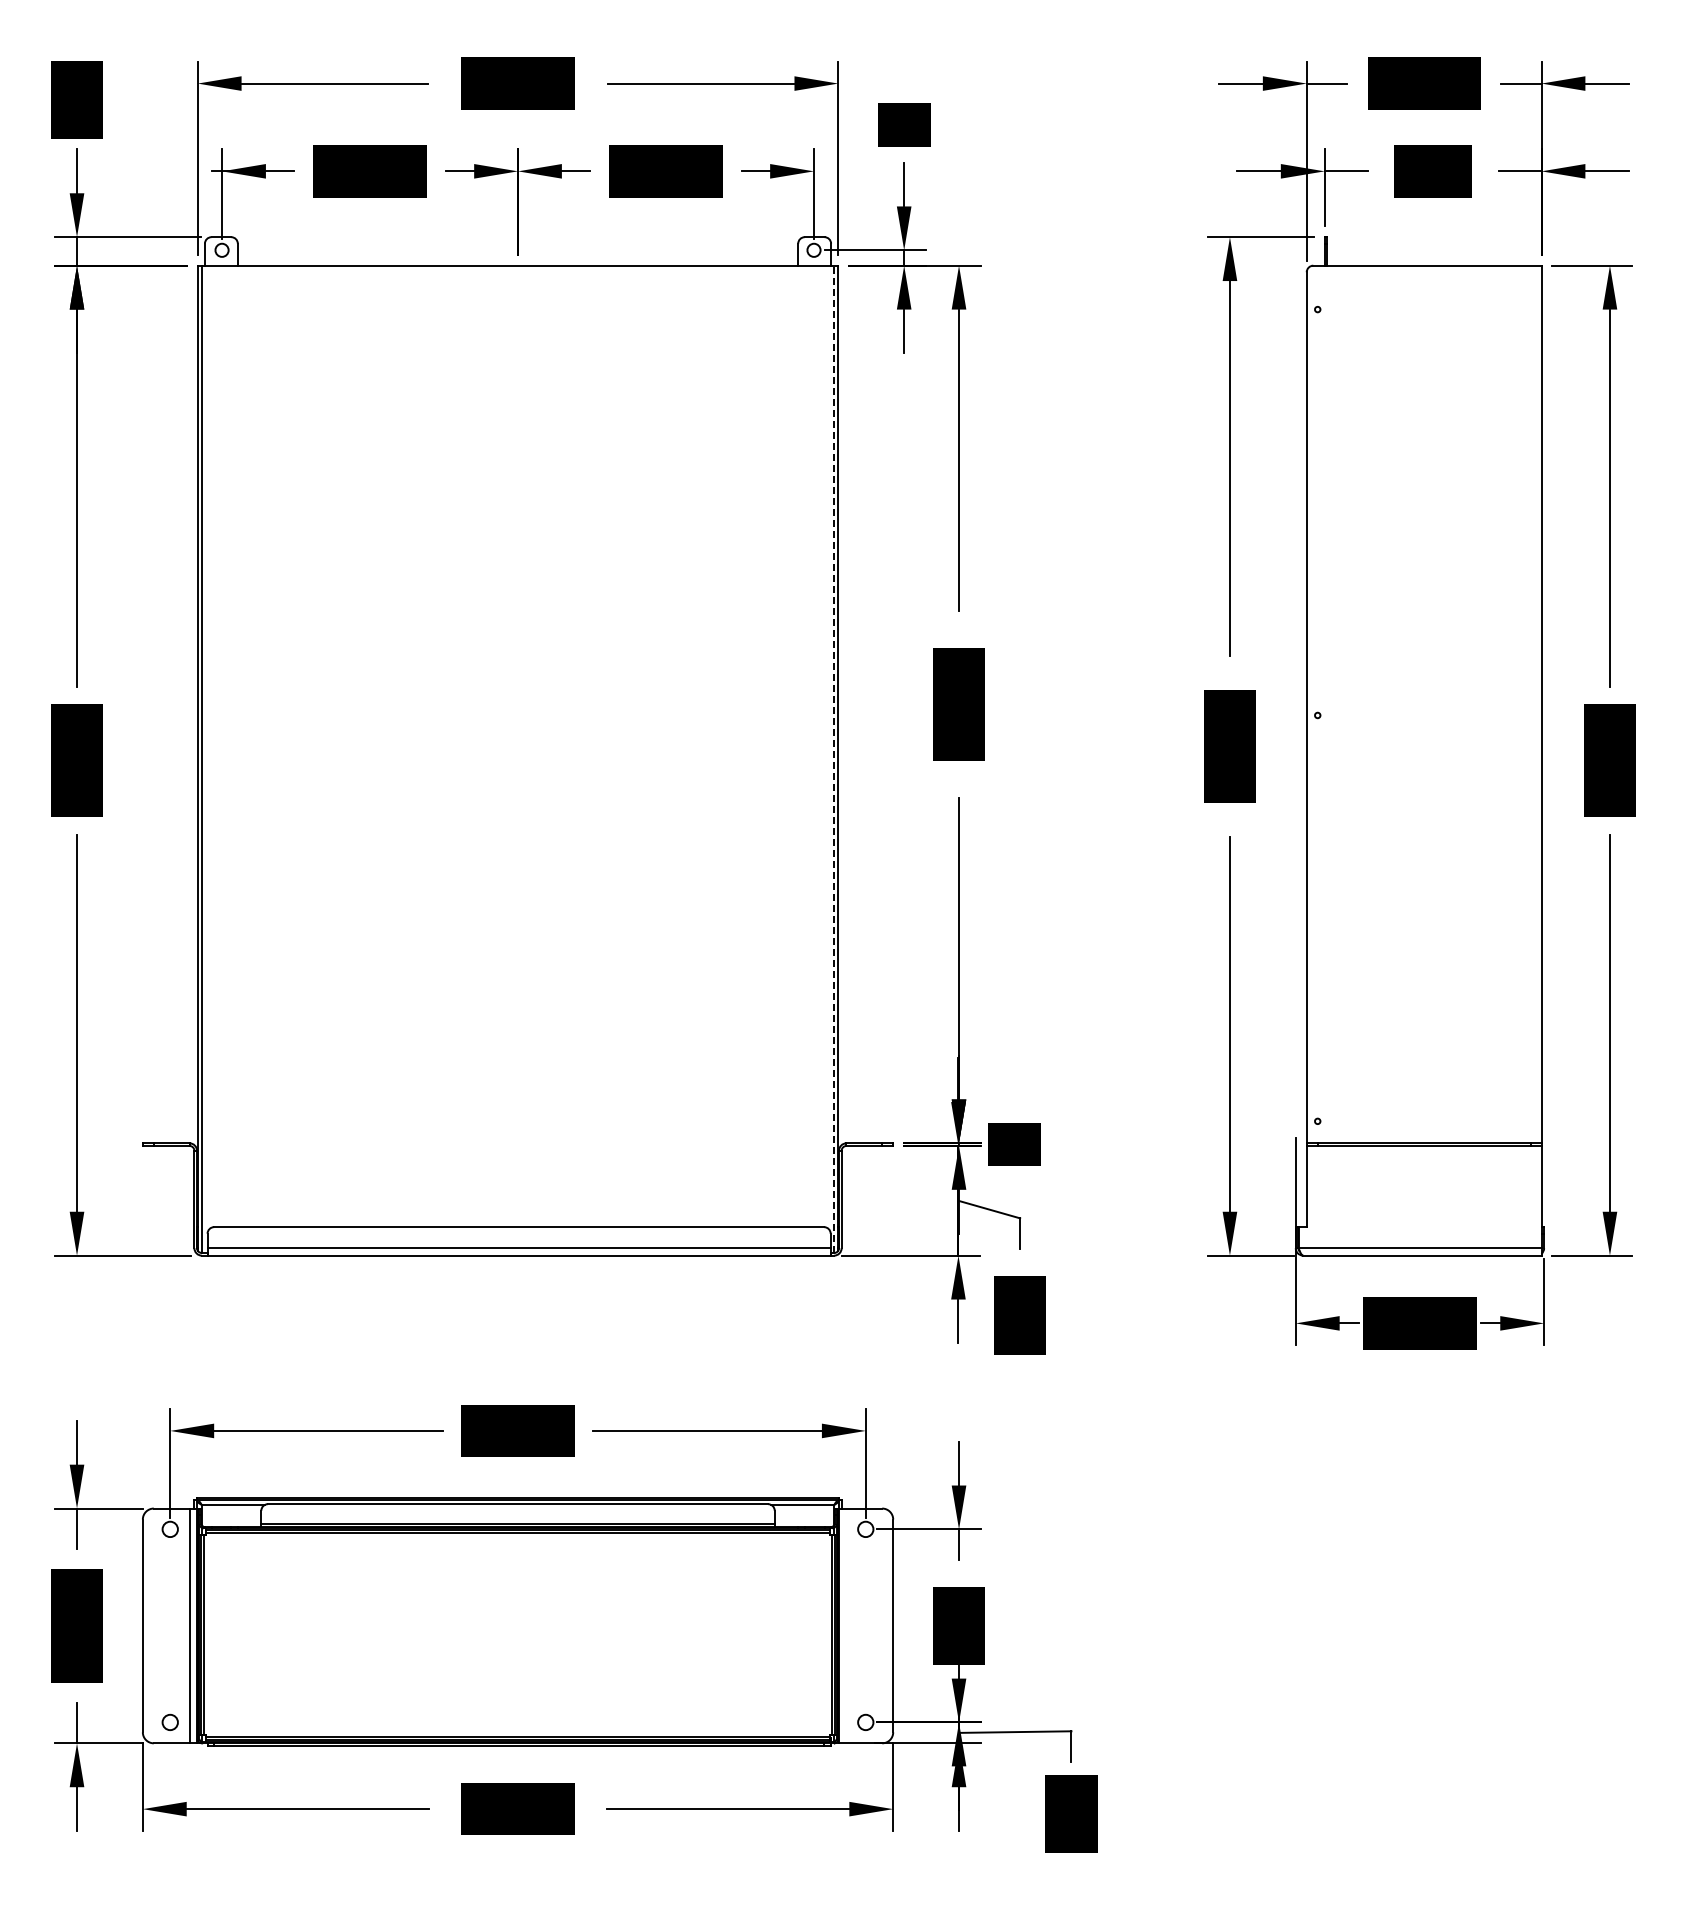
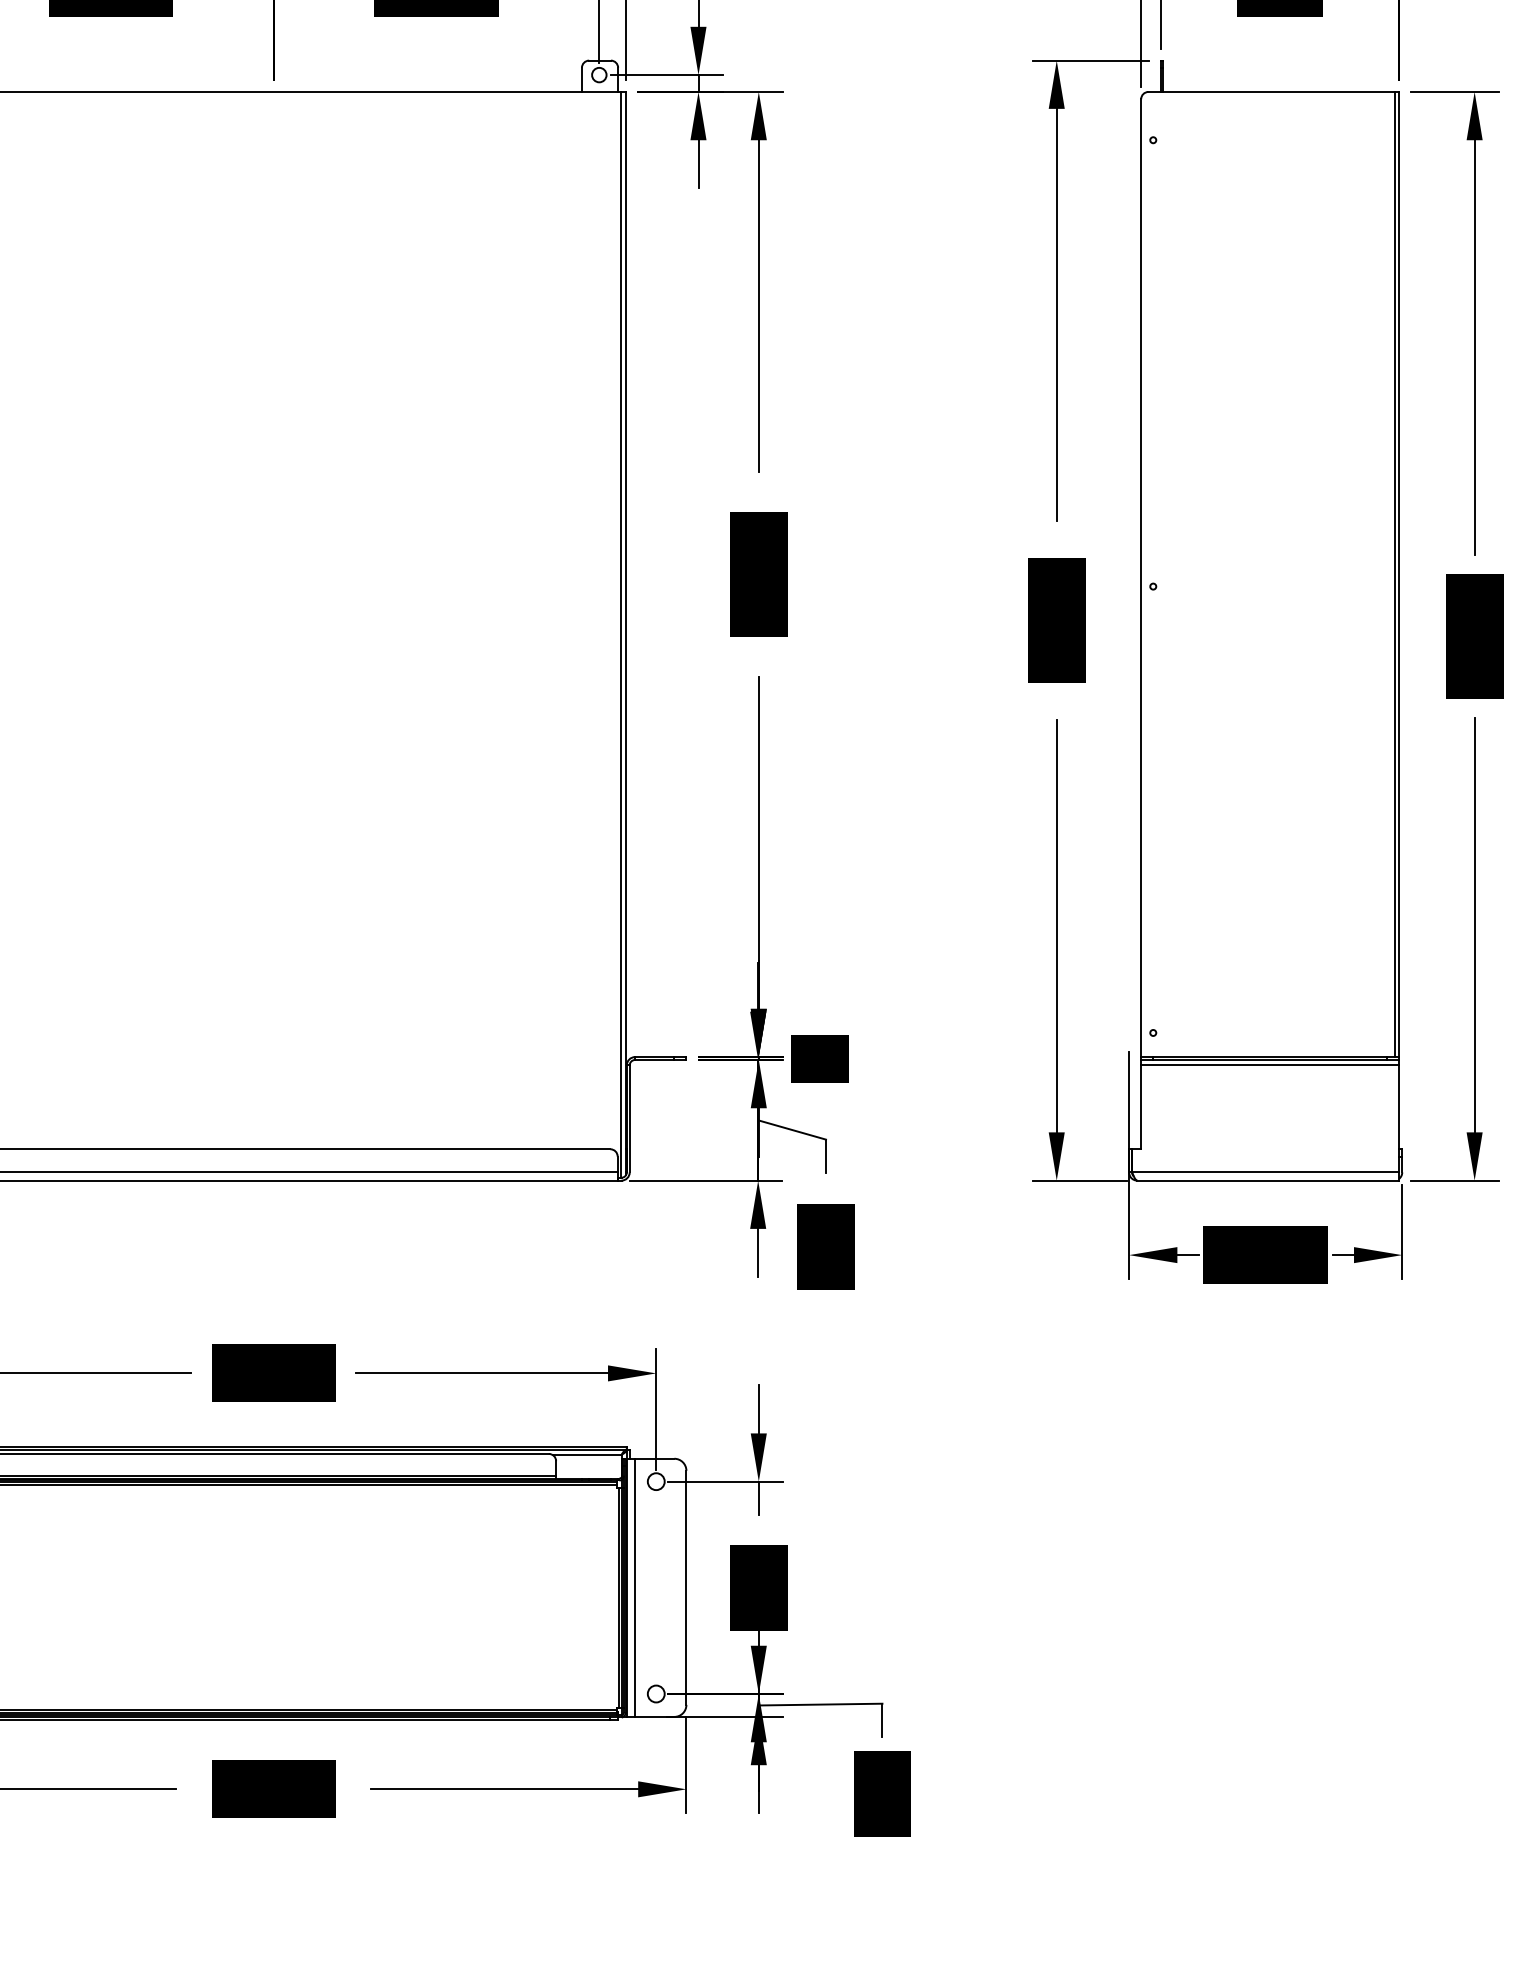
line: (1537, 704) -> (1394, 574), added
line: (833, 759) -> (620, 635), dashed -> solid
line: (1423, 1150) -> (1269, 1065), added
line: (846, 1625) -> (635, 1587), added

